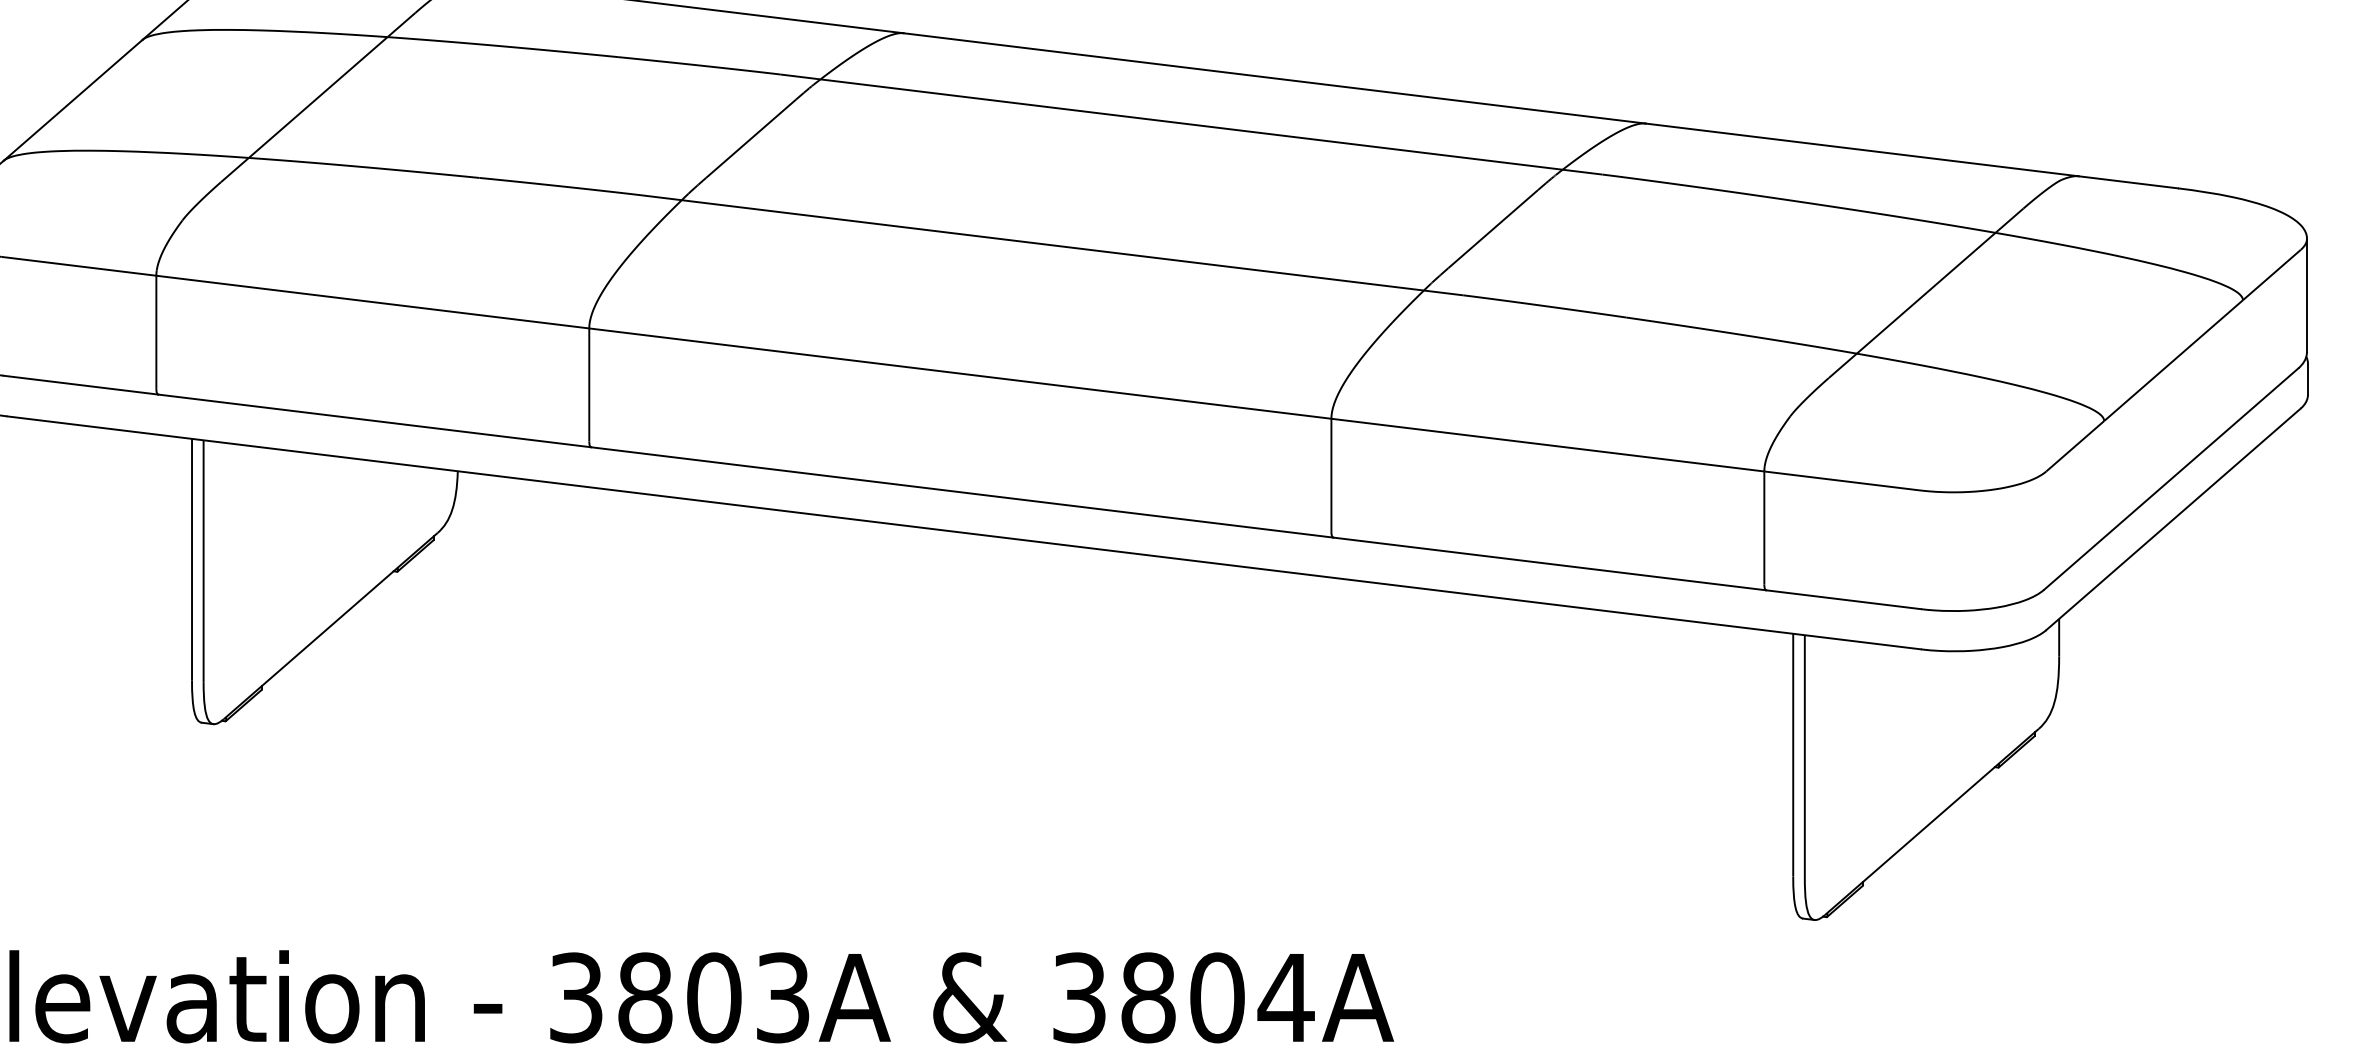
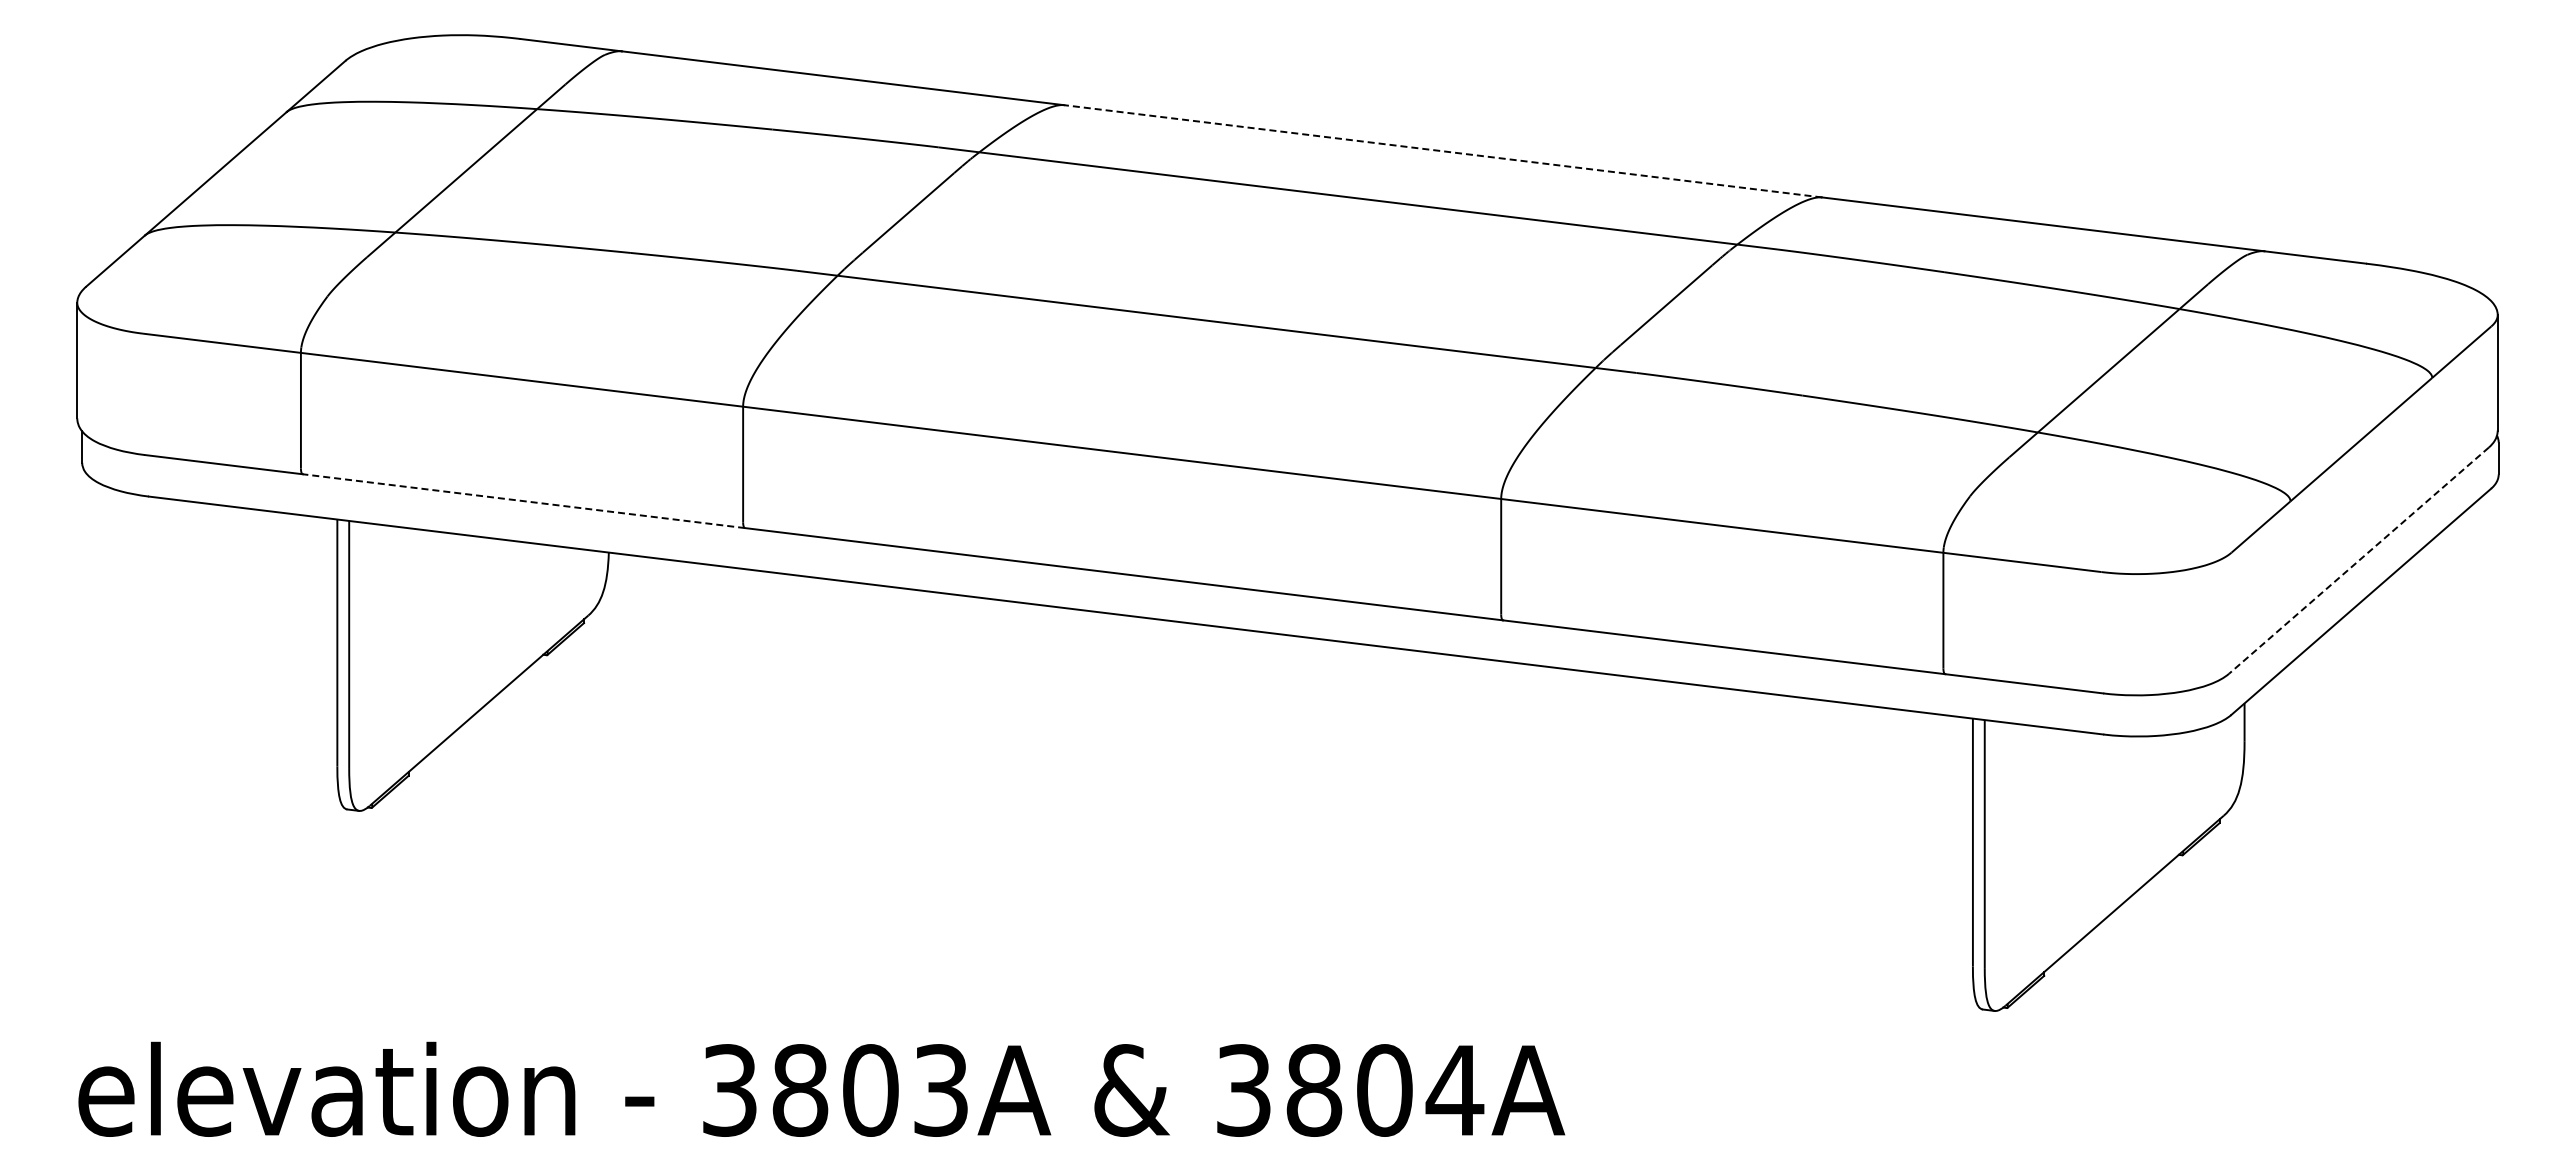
line: (1274, 78) -> (1443, 151), solid -> dashed
line: (374, 421) -> (523, 501), solid -> dashed
line: (2170, 479) -> (2358, 560), solid -> dashed

